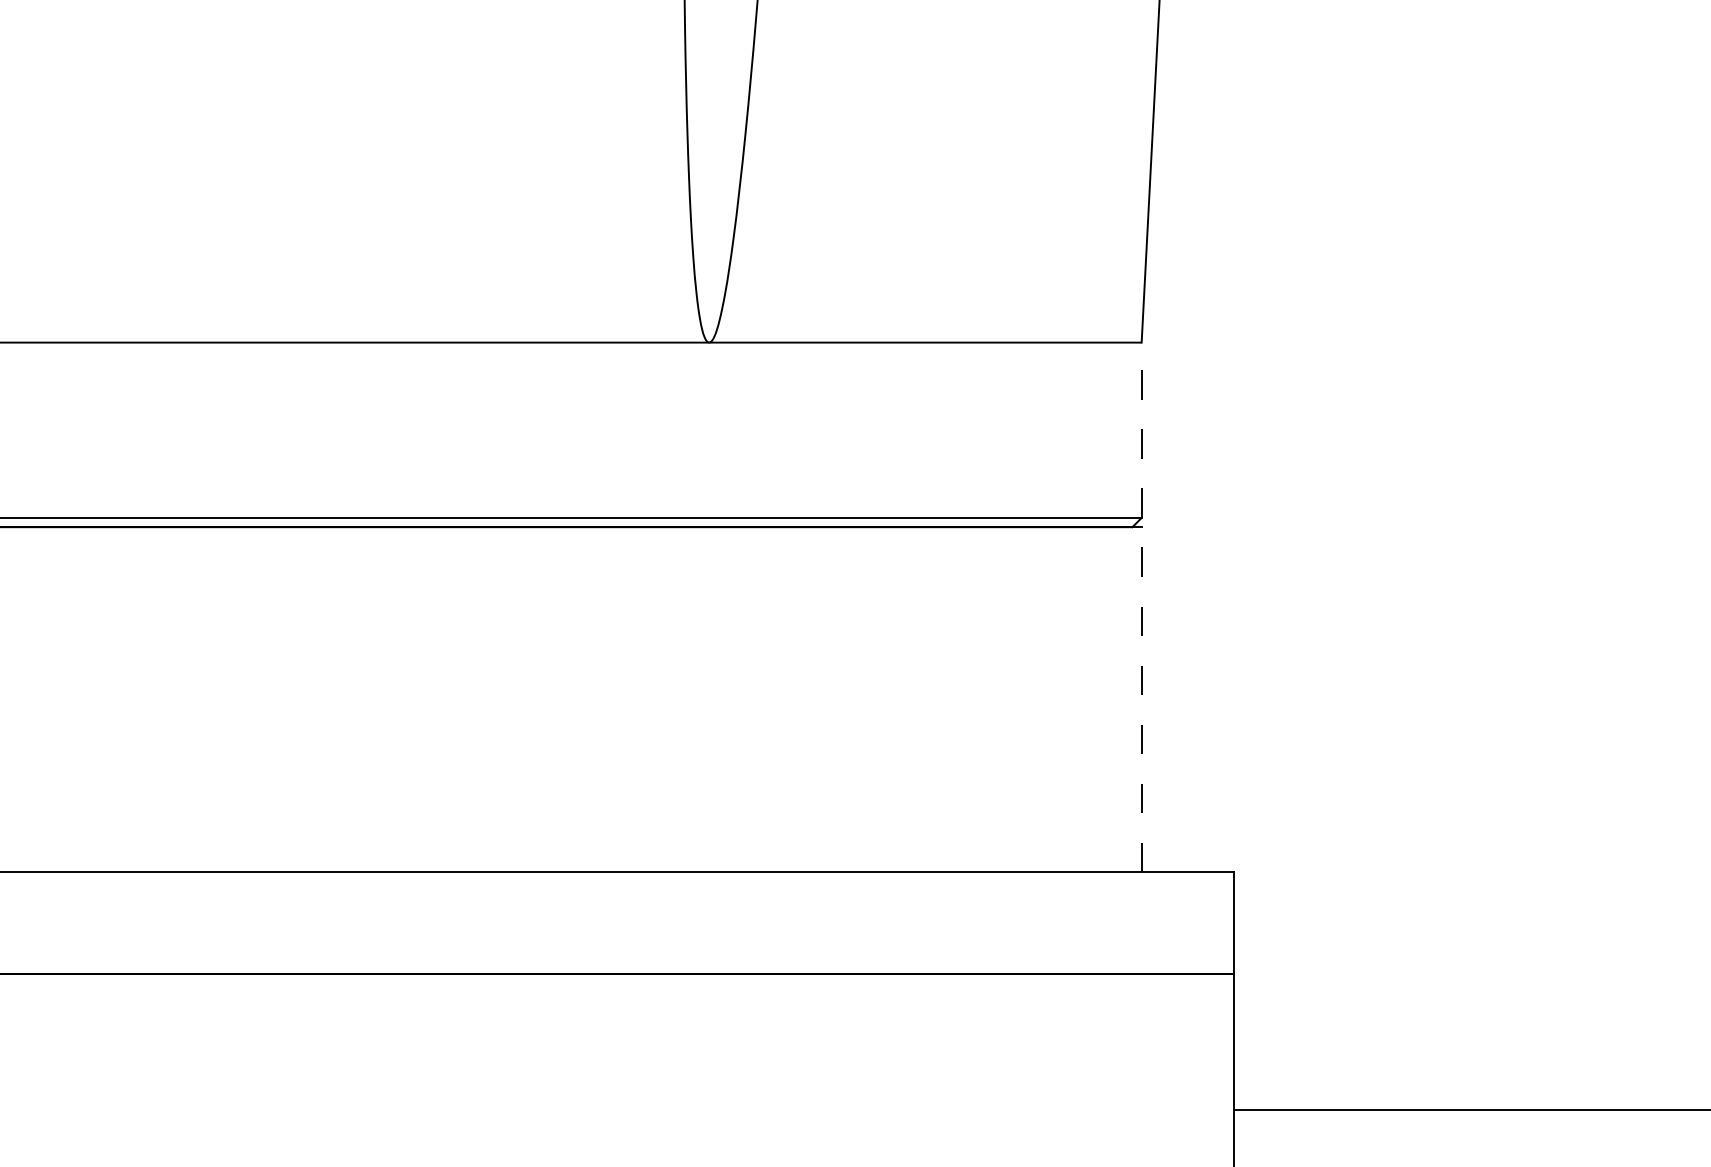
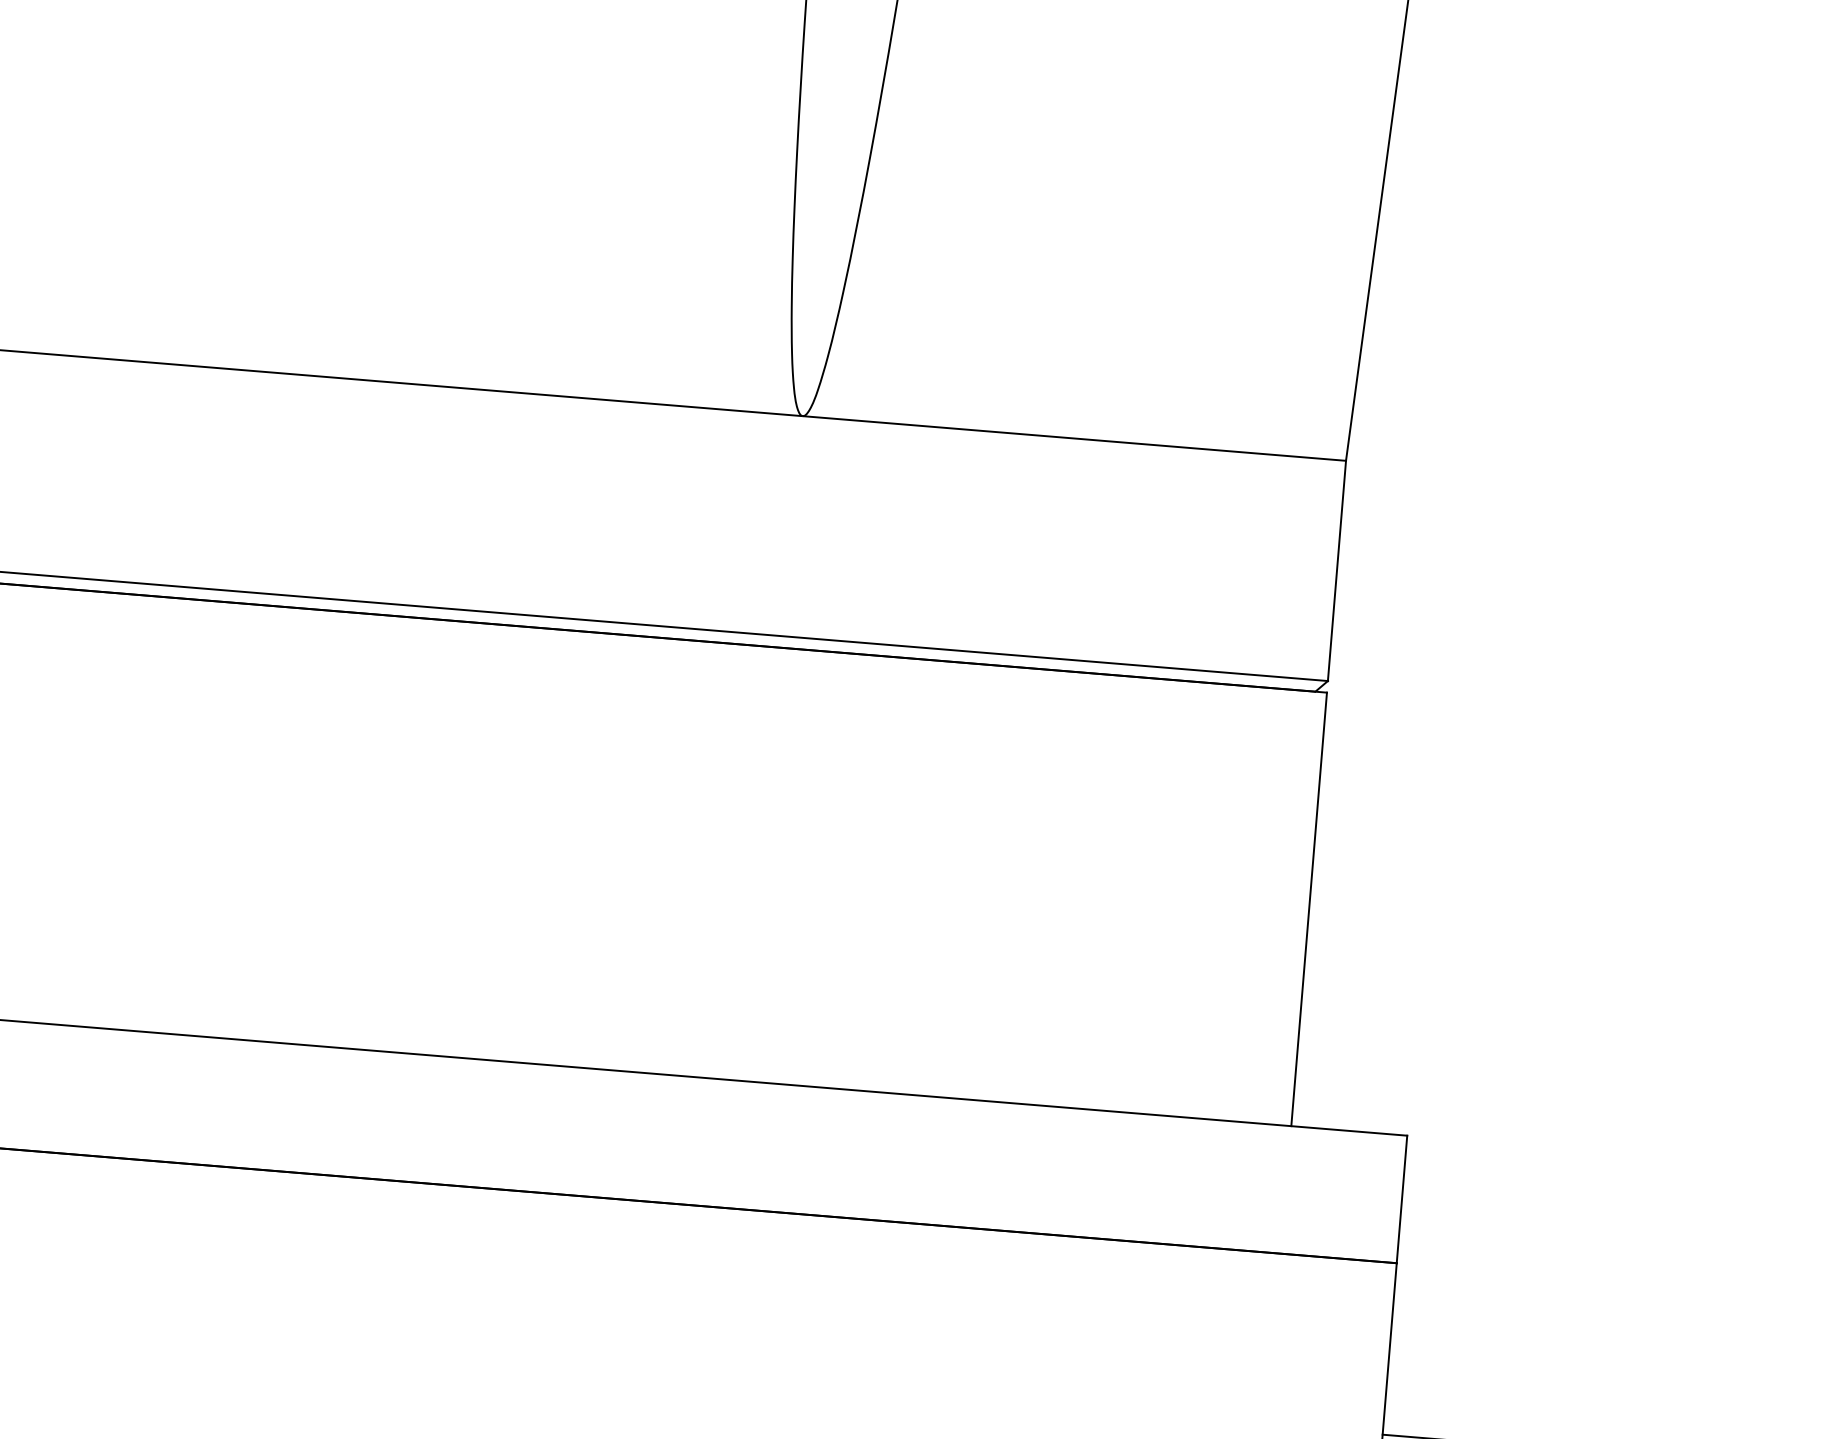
line: (1141, 430) -> (1336, 571), dashed -> solid
line: (1141, 699) -> (1308, 909), dashed -> solid

